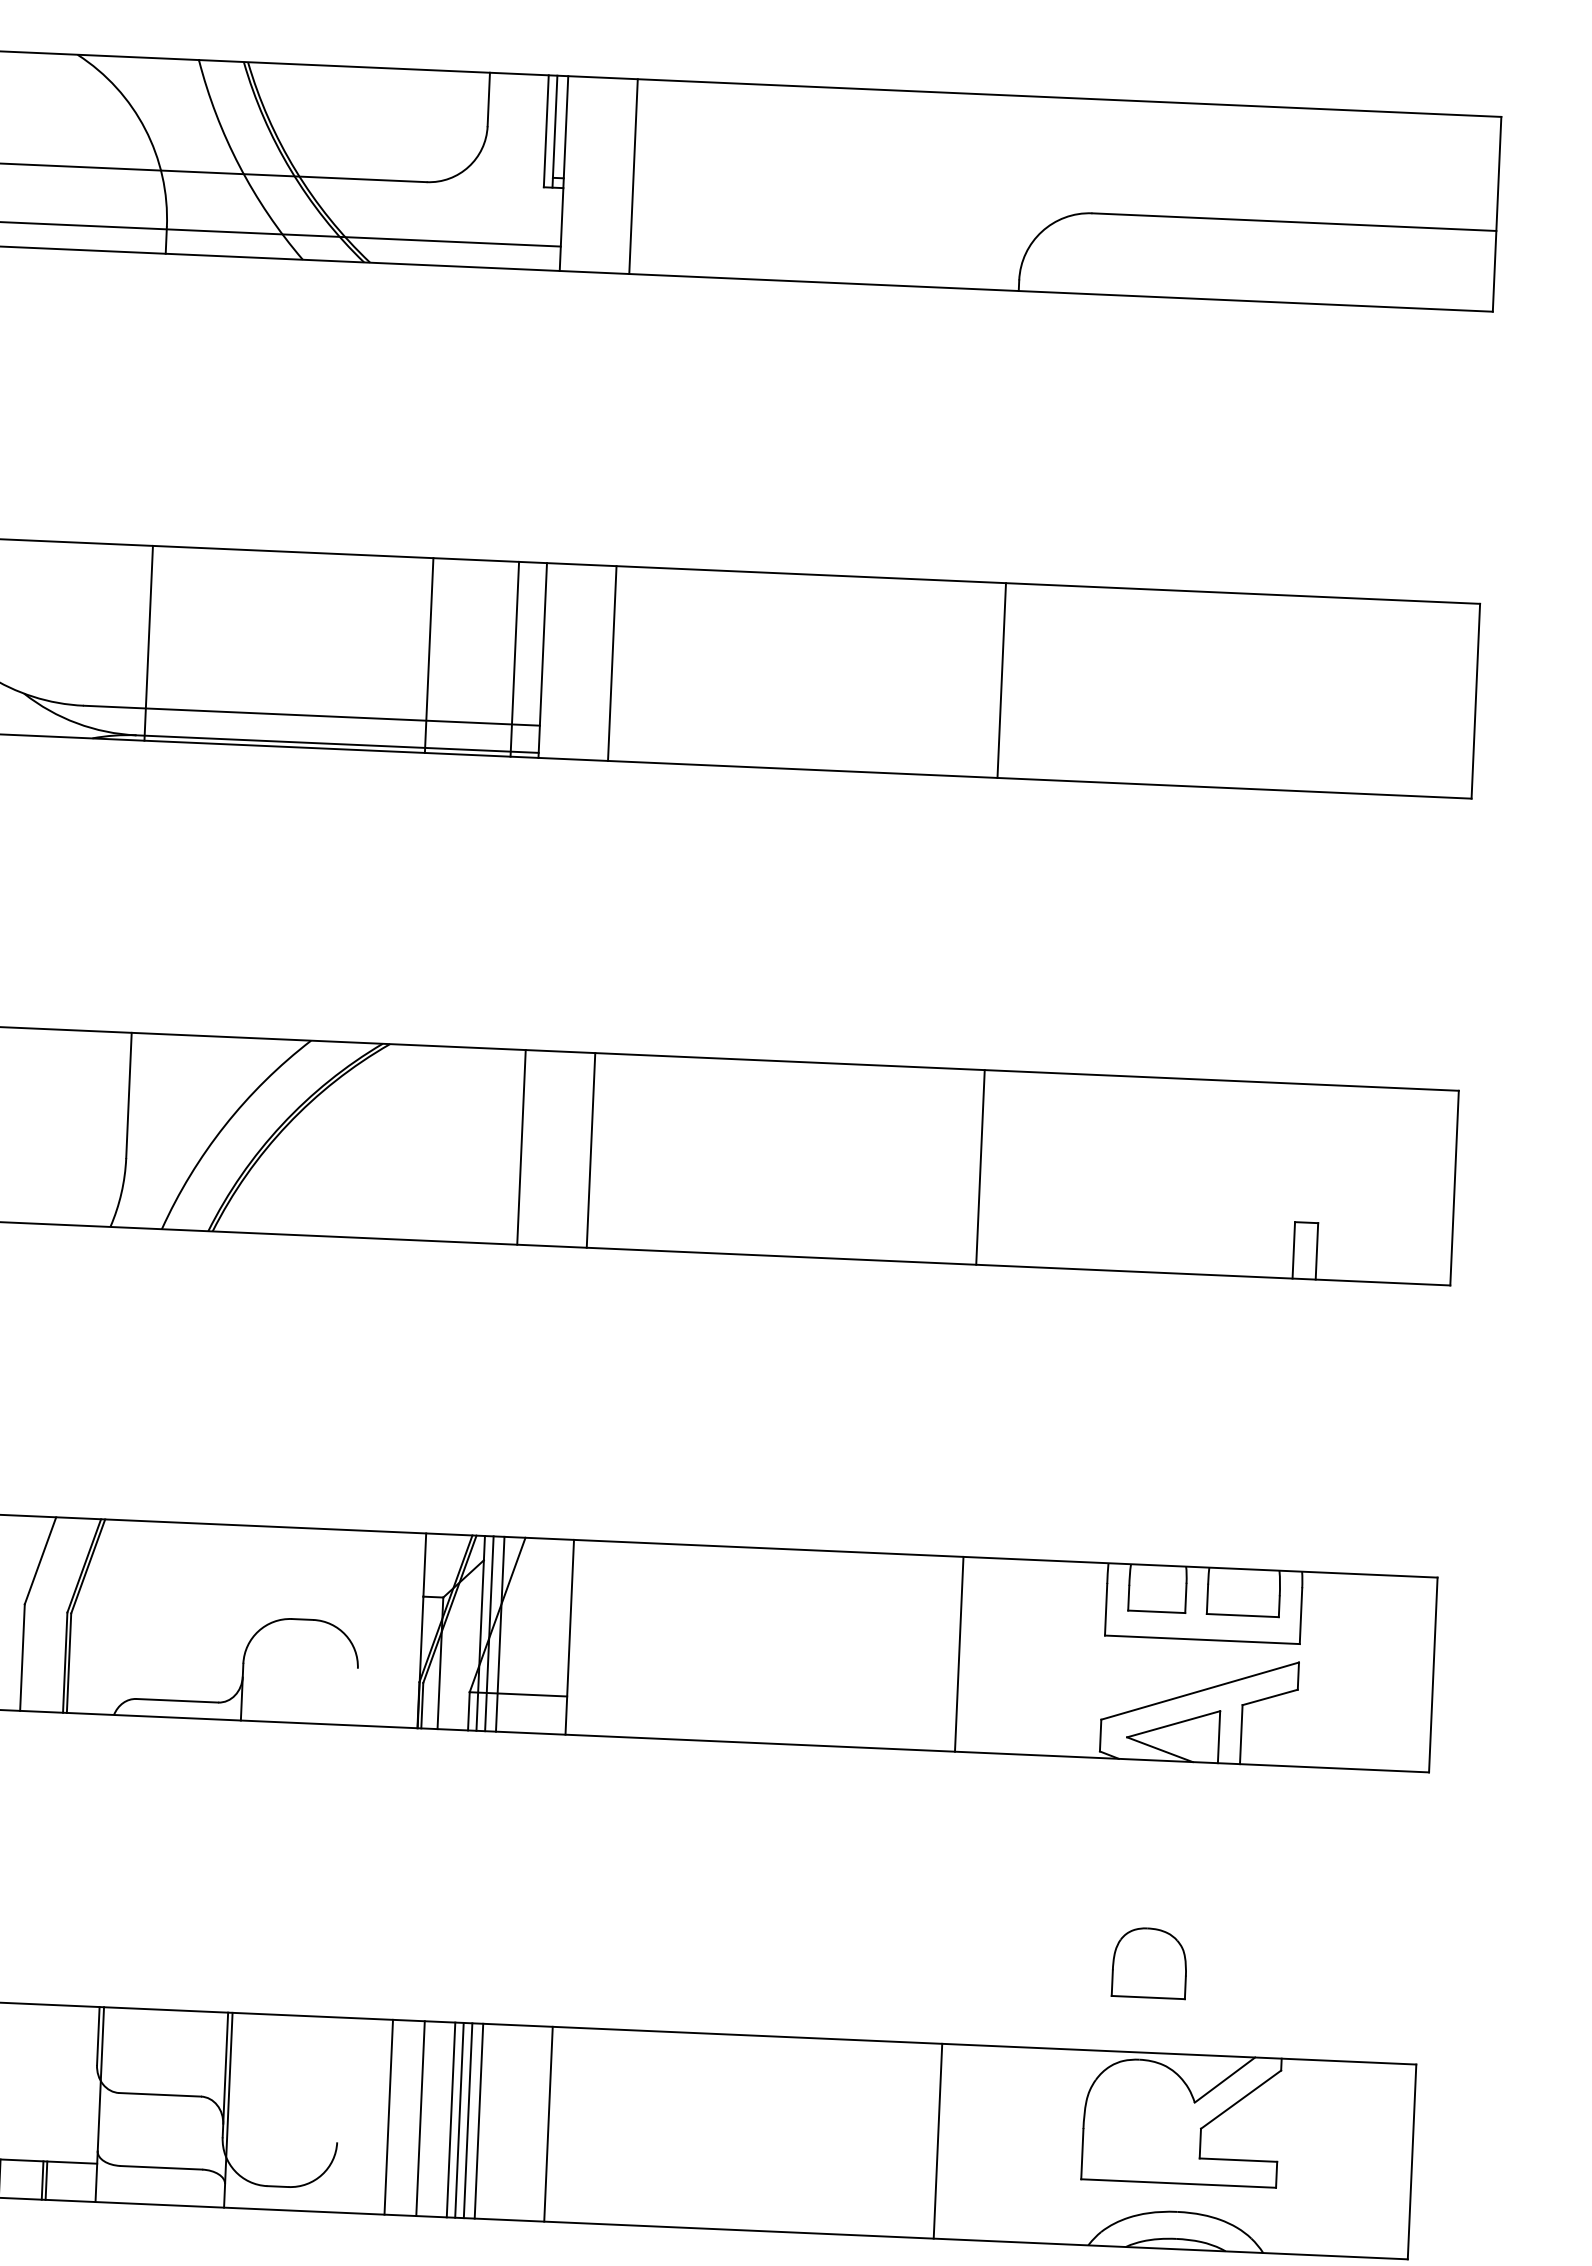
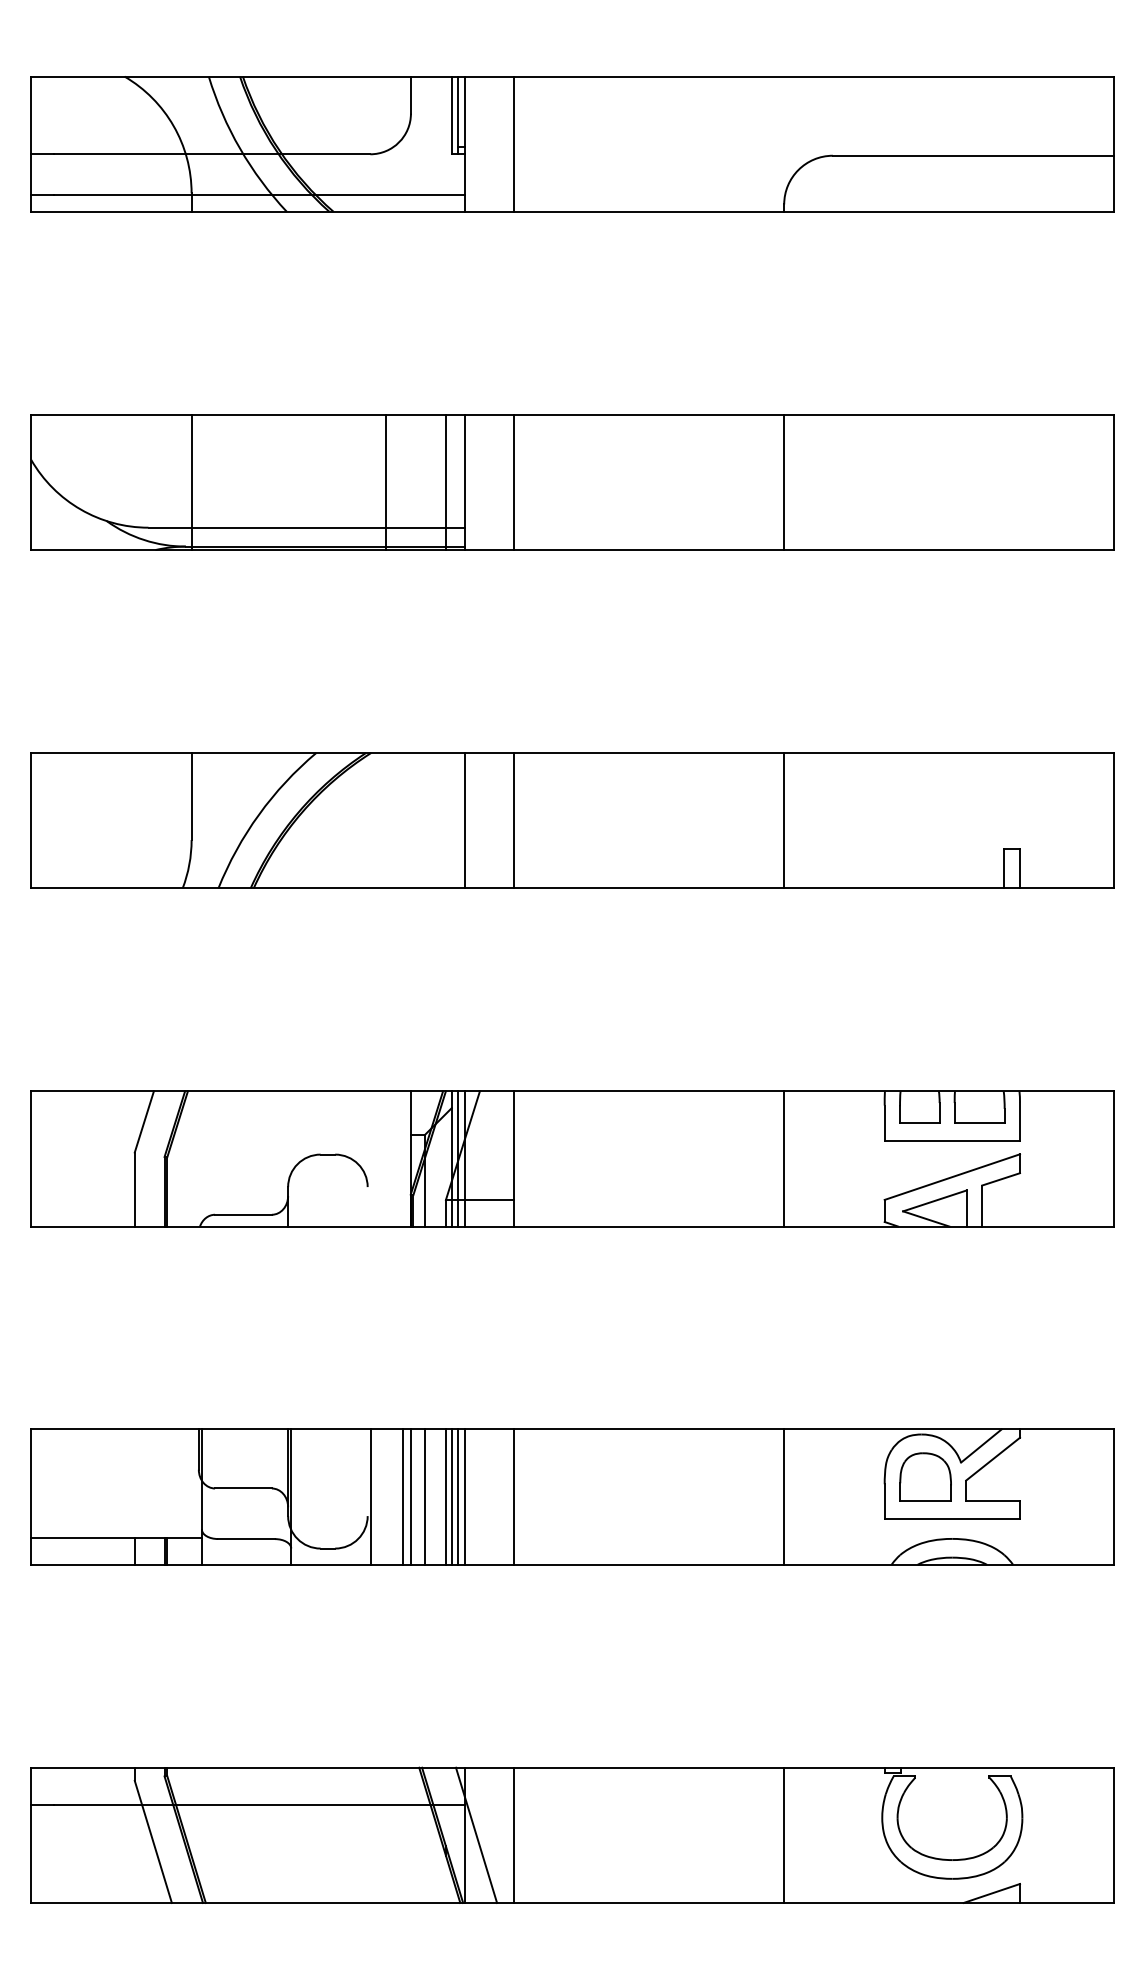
part: (1149, 1962) -> (925, 1476), moved
line: (342, 2114) -> (370, 1496), added
line: (400, 2116) -> (410, 1496), added

